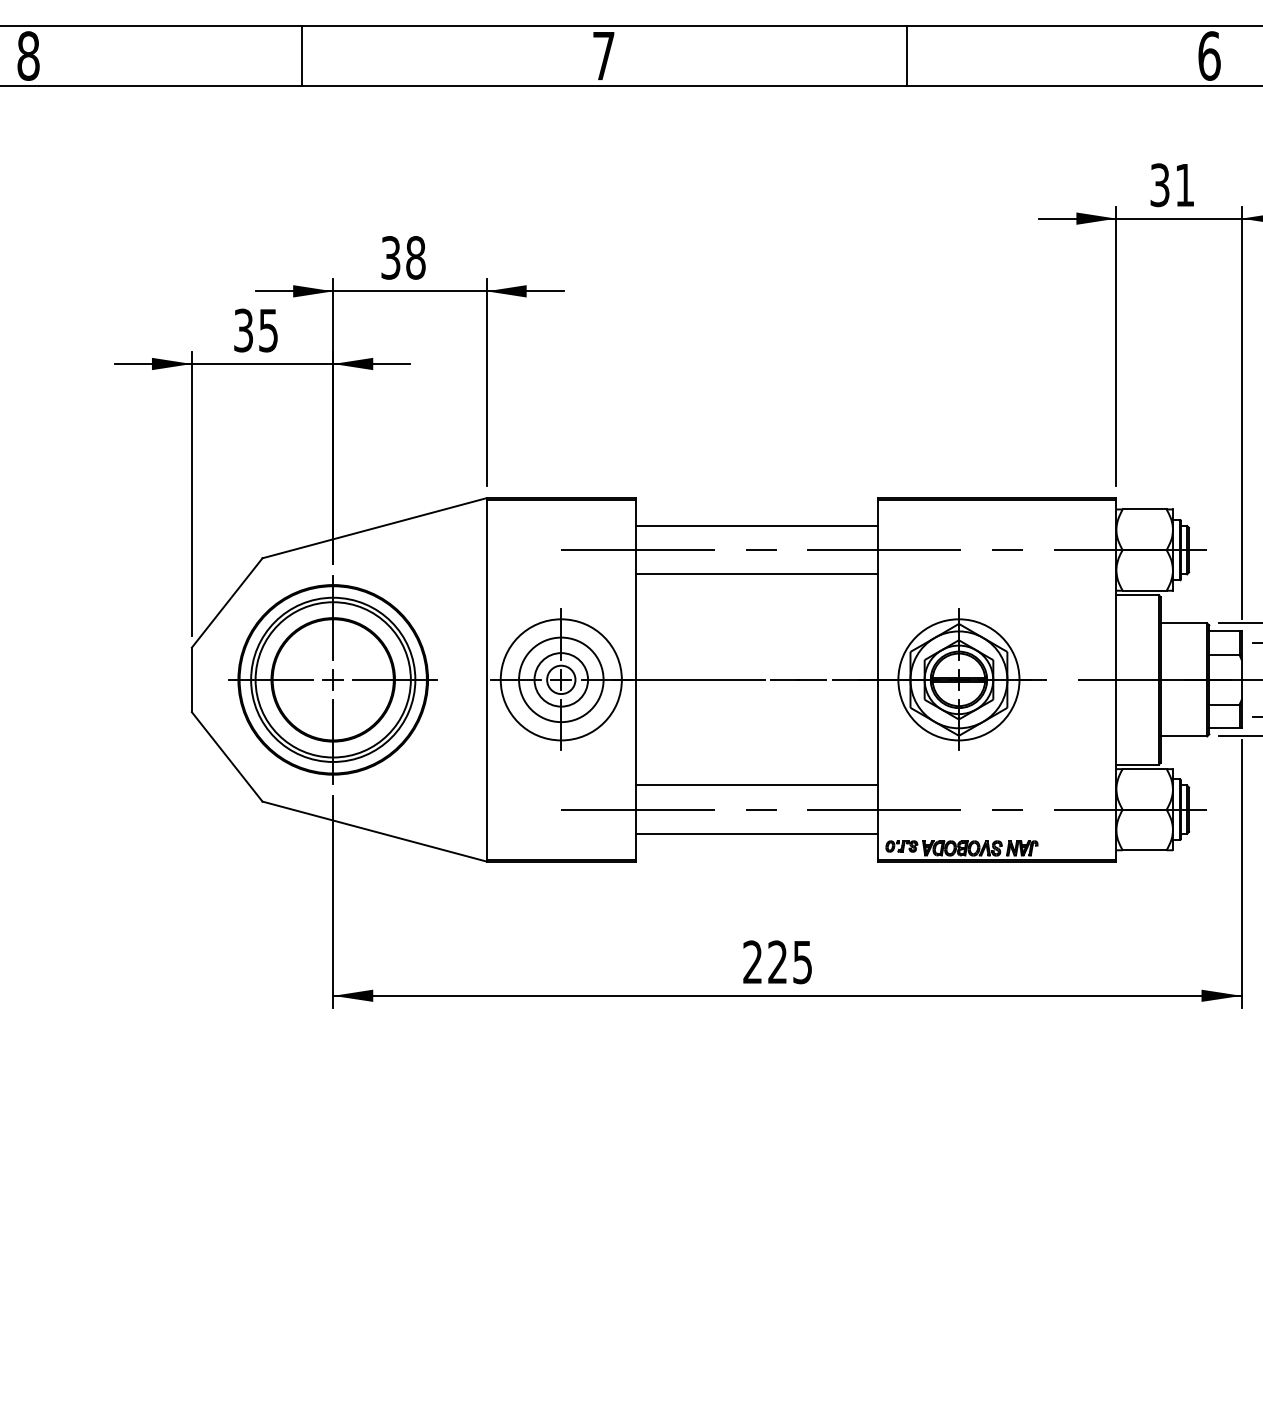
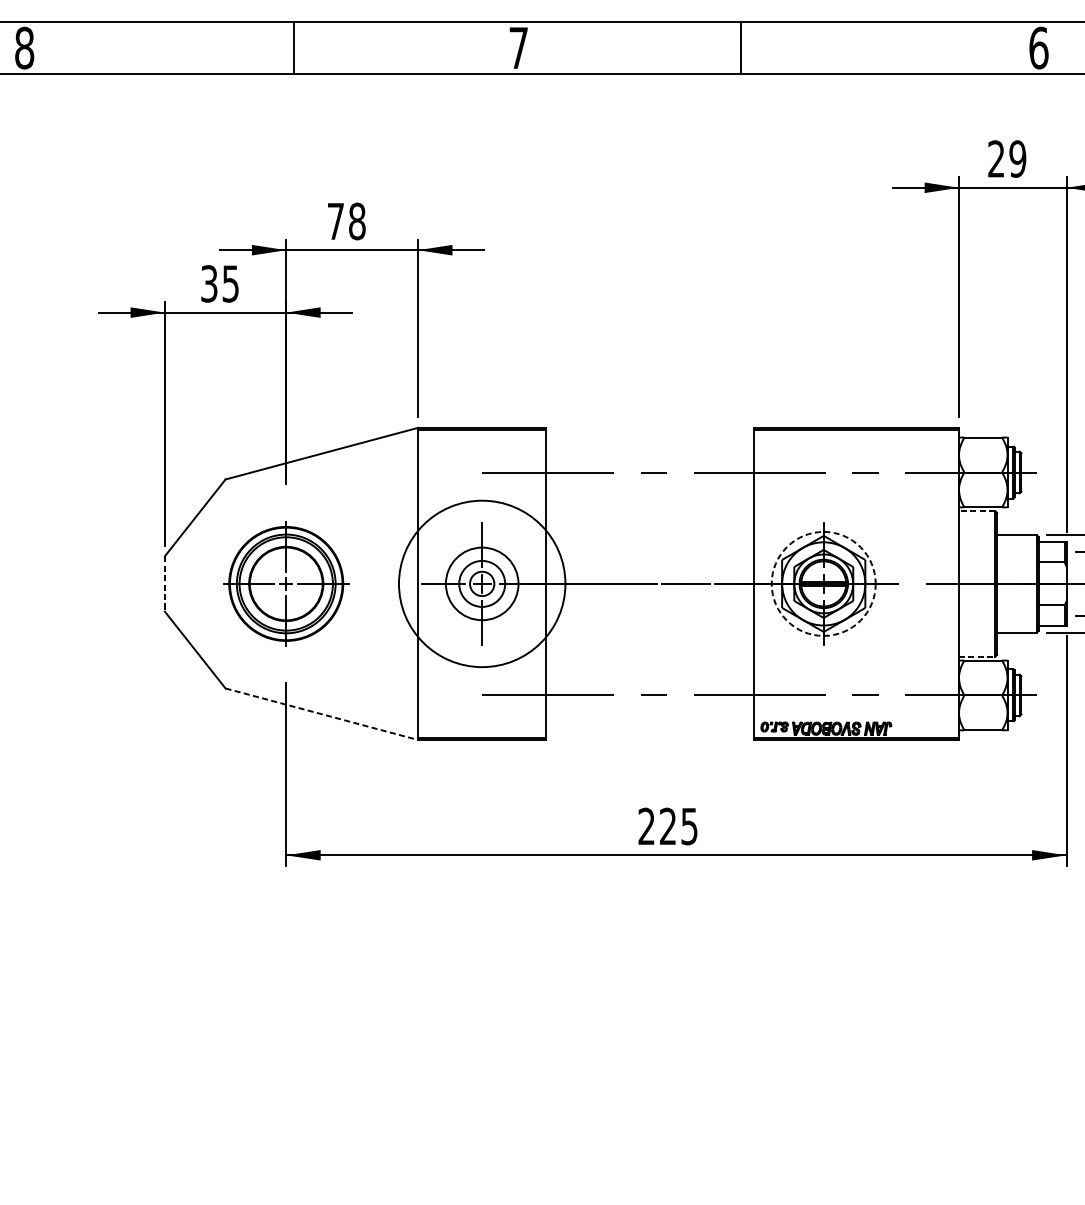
line: (301, 55) -> (294, 47), moved
line: (907, 55) -> (740, 47), moved
text: (1172, 185) -> (1007, 159), 31 -> 29
text: (390, 257) -> (335, 221), 38 -> 78
line: (757, 525) -> (650, 451), removed
line: (757, 574) -> (650, 493), removed
line: (1137, 595) -> (977, 511), solid -> dashed
part: (332, 679) -> (285, 583), size x0.7
circle: (560, 679) -> (481, 583), size x1.6
circle: (958, 679) -> (823, 583), solid -> dashed
line: (191, 680) -> (164, 584), solid -> dashed
line: (1138, 764) -> (977, 656), solid -> dashed
line: (757, 785) -> (650, 674), removed
line: (374, 831) -> (321, 714), solid -> dashed
line: (757, 833) -> (650, 715), removed

